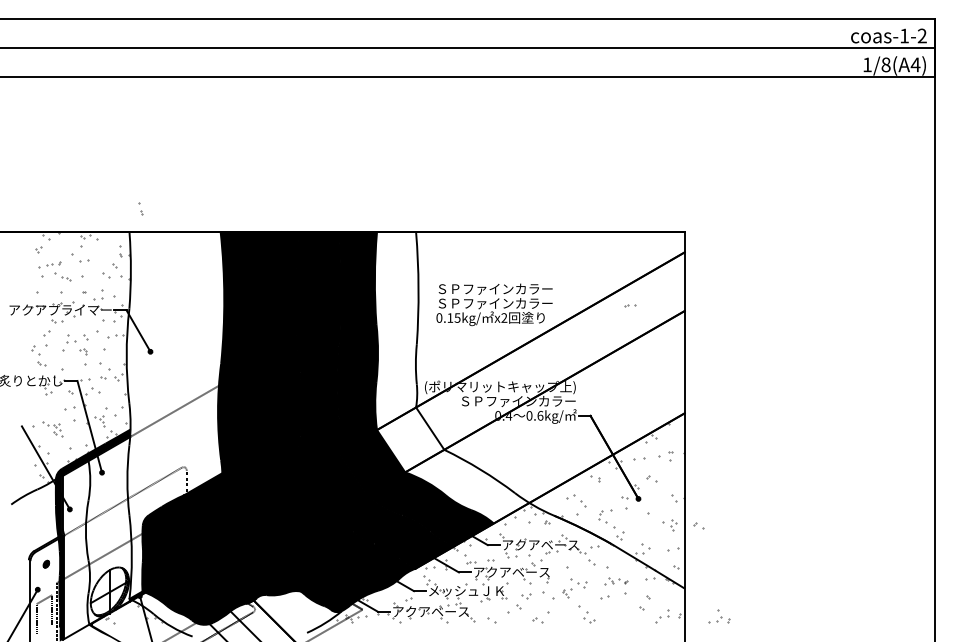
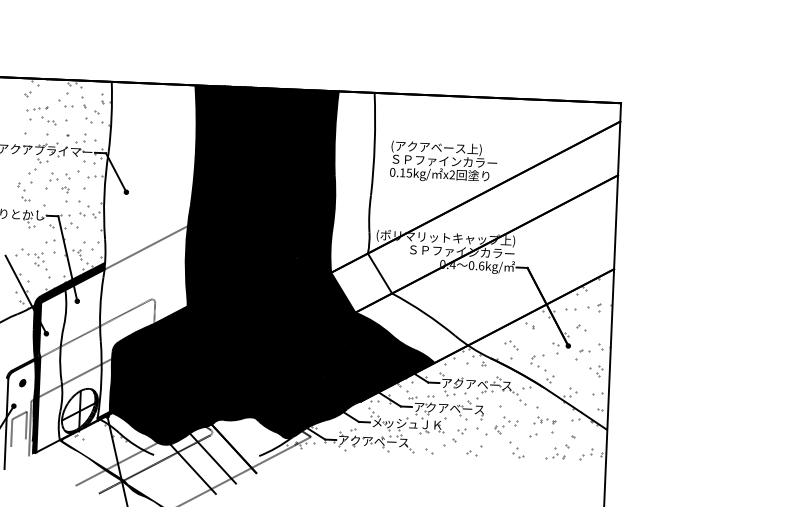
part: (140, 208) -> (83, 102), moved
text: (494, 289) -> (444, 148), ＳＰファインカラー -> (アクアベース上)
part: (630, 305) -> (584, 350), moved
part: (52, 429) -> (33, 259), size x1.43
part: (576, 500) -> (511, 345), size x0.71
part: (698, 525) -> (622, 372), removed
part: (719, 616) -> (555, 453), moved

